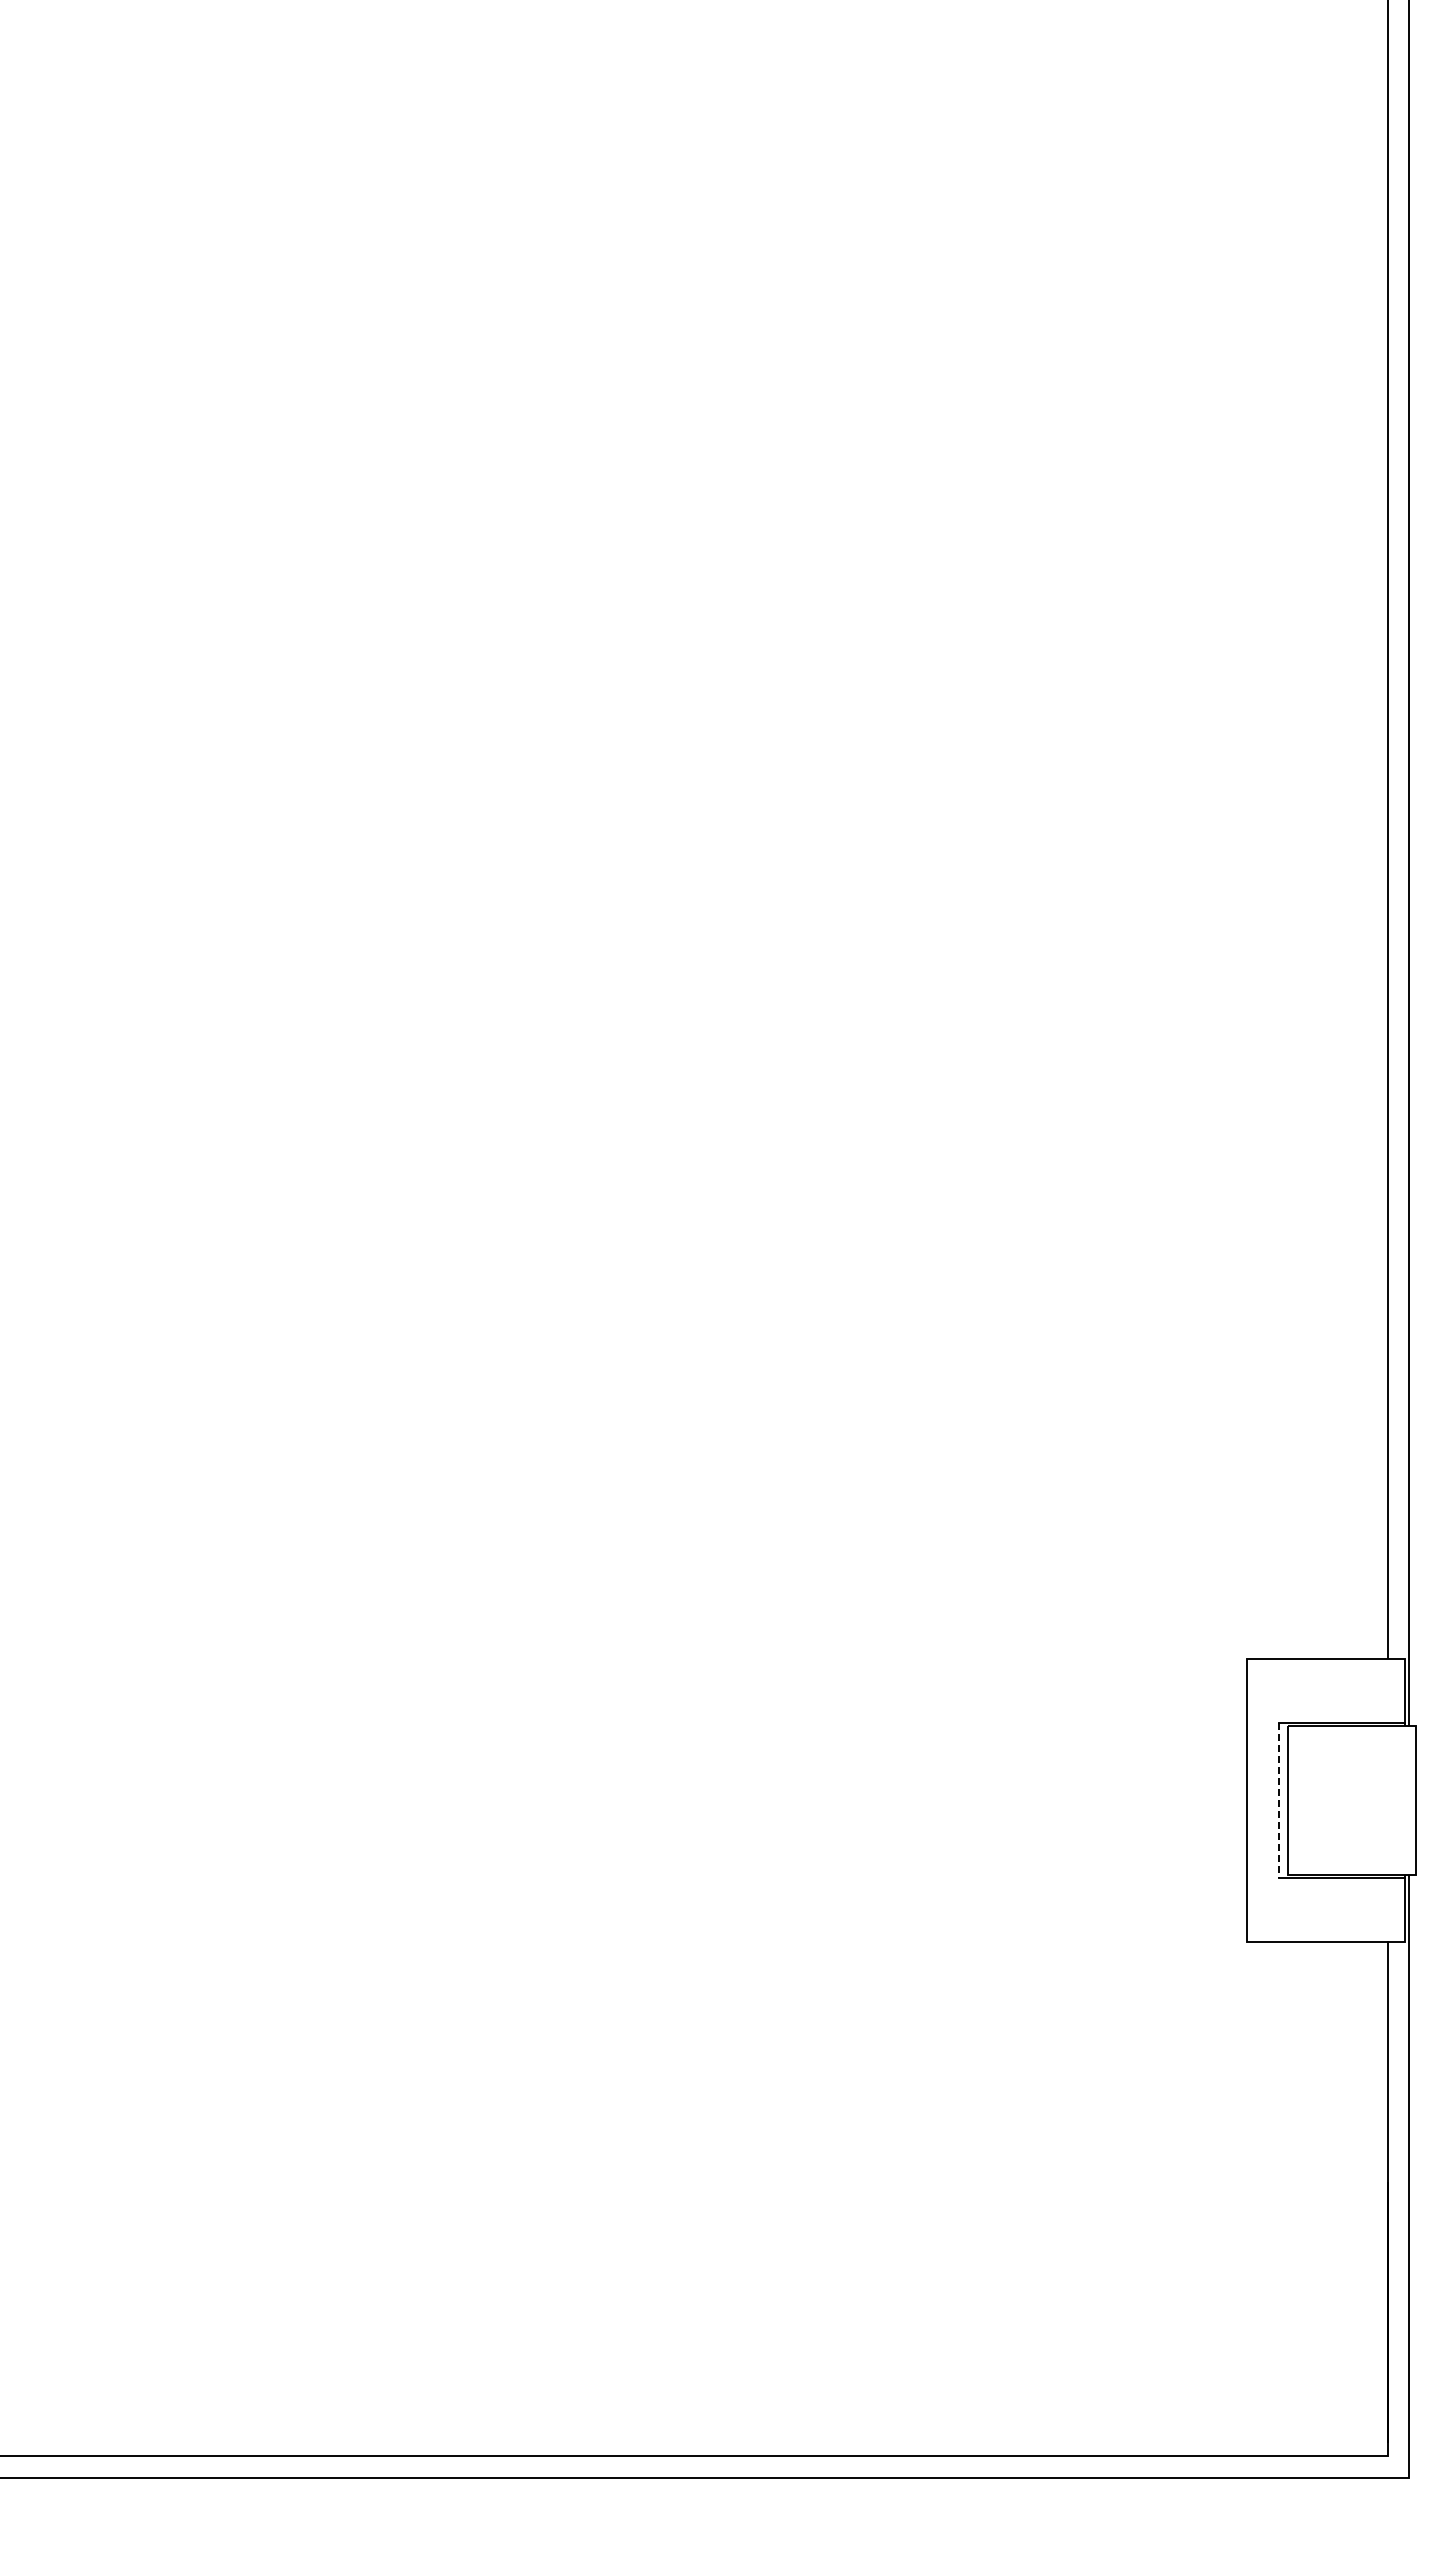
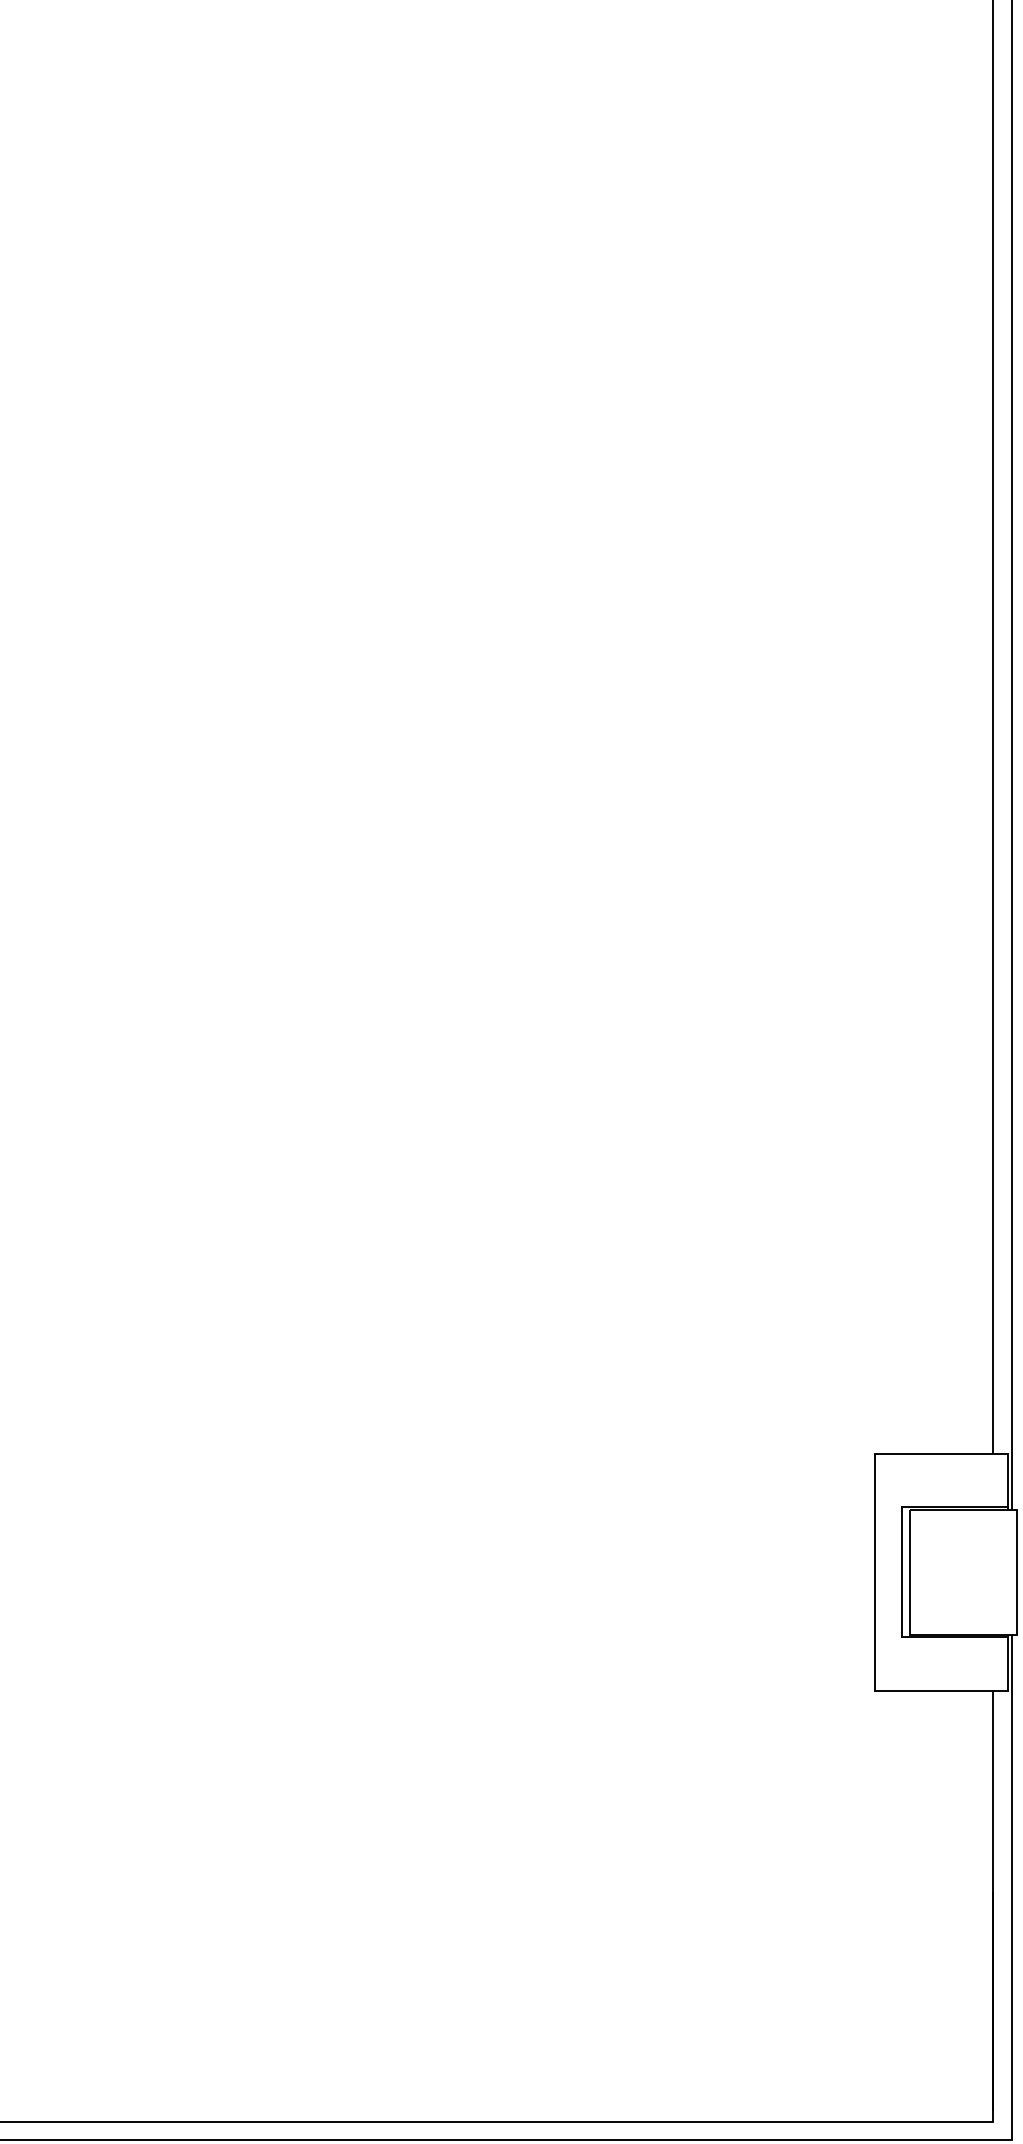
line: (1279, 1800) -> (902, 1572), dashed -> solid

